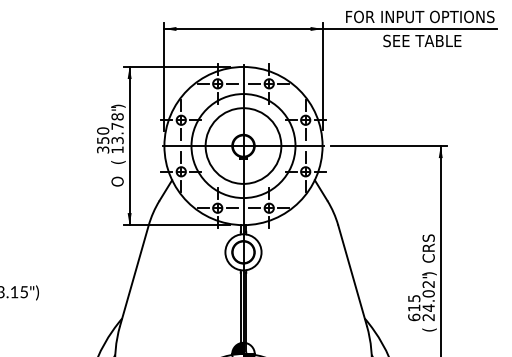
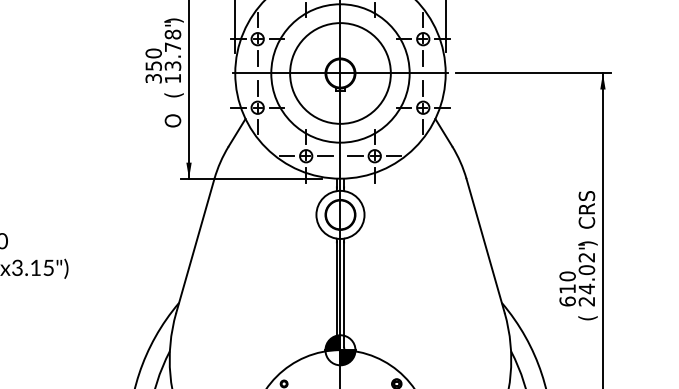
text: (414, 298) -> (568, 276), 615 -> 610

